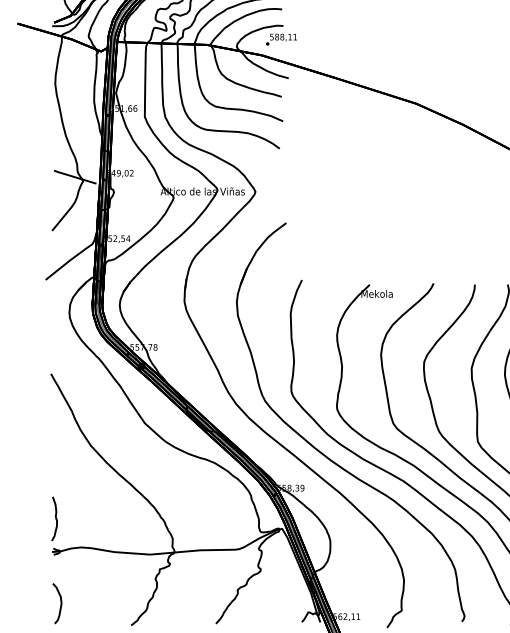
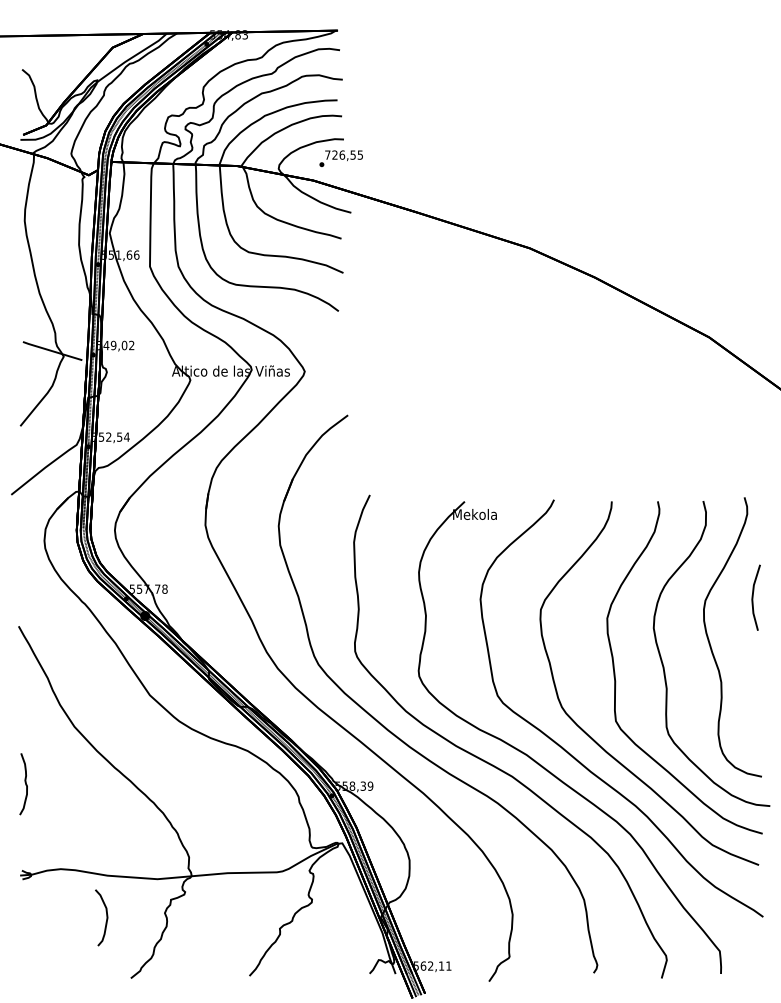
text: (283, 36) -> (343, 154), 588,11 -> 726,55
curve: (55, 519) -> (25, 784), moved
curve: (60, 603) -> (106, 917), moved

